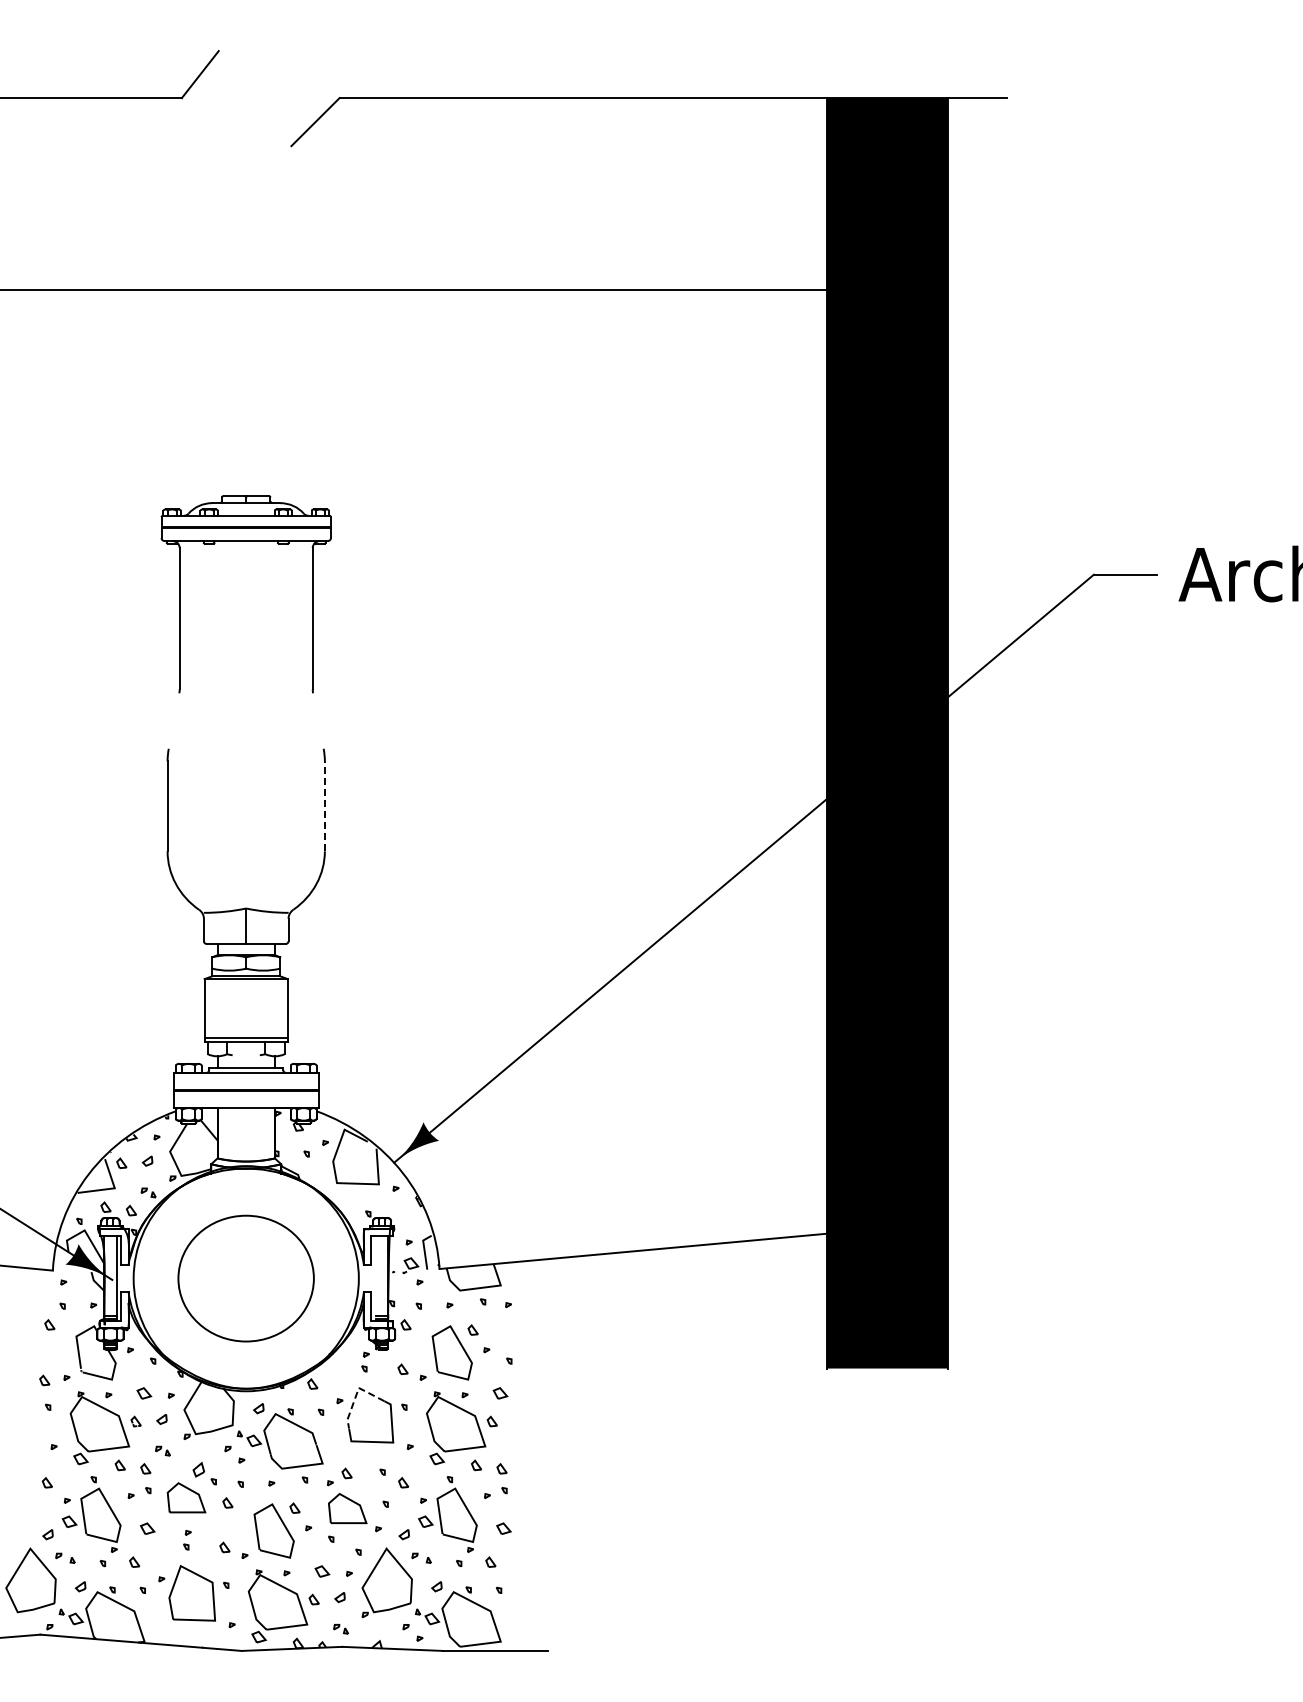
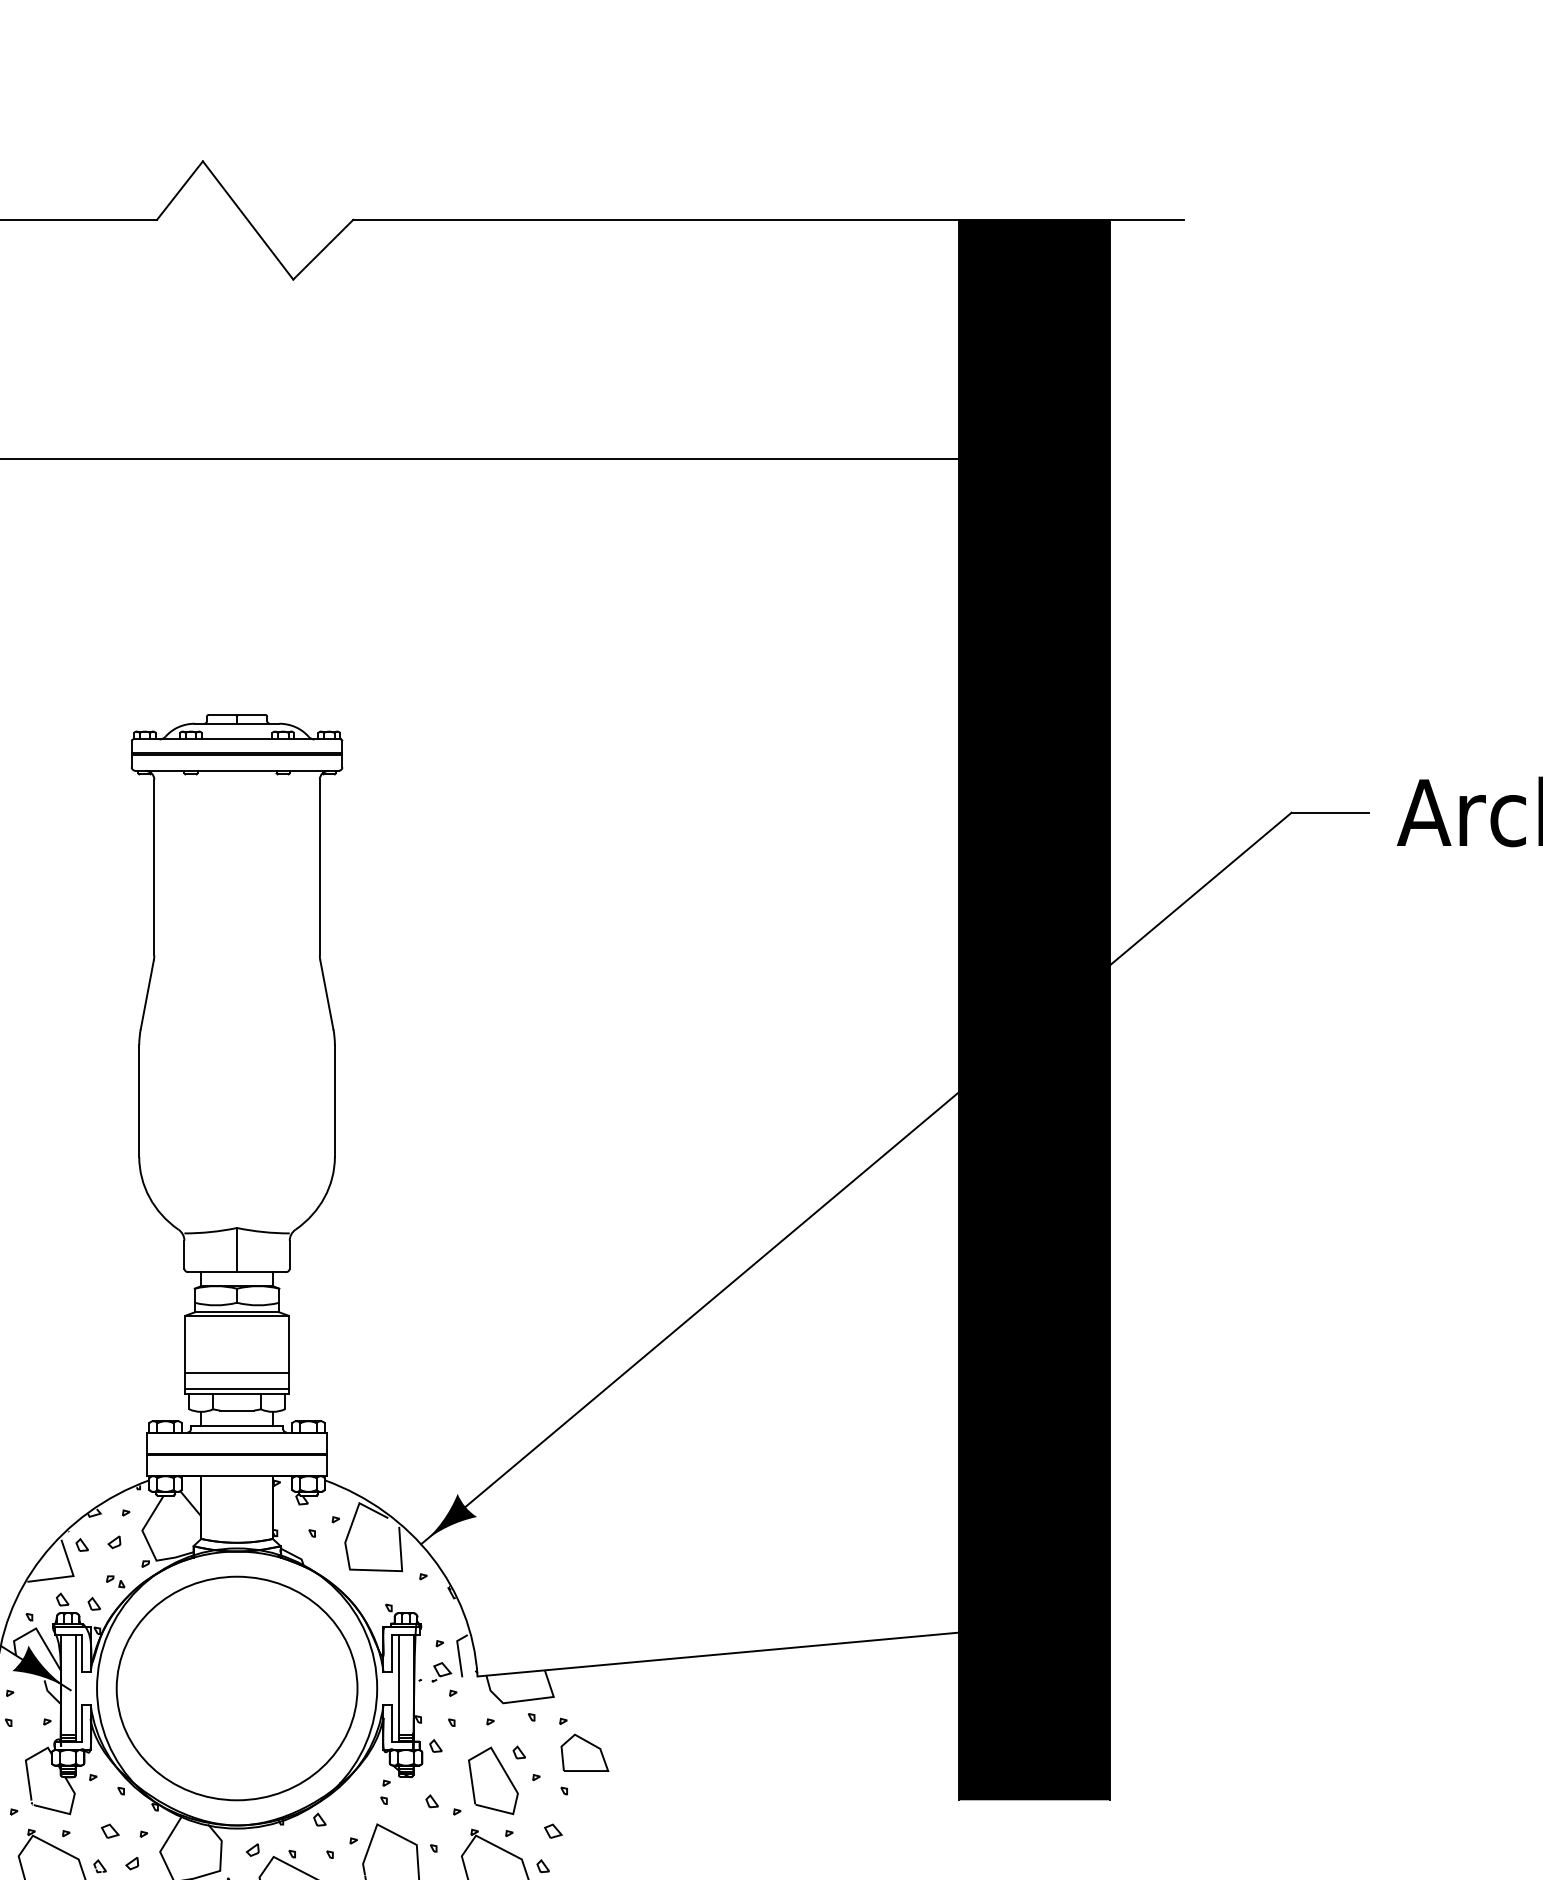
line: (254, 98) -> (247, 220), added
line: (173, 720) -> (146, 994), added
line: (318, 720) -> (326, 994), added
line: (324, 806) -> (334, 1101), dashed -> solid
line: (245, 1025) -> (236, 1373), added
line: (245, 1055) -> (236, 1410), added
part: (245, 1278) -> (236, 1688), size x1.43
line: (376, 1278) -> (399, 1688), added
part: (525, 1329) -> (584, 1751), added
line: (356, 1395) -> (374, 1833), dashed -> solid

